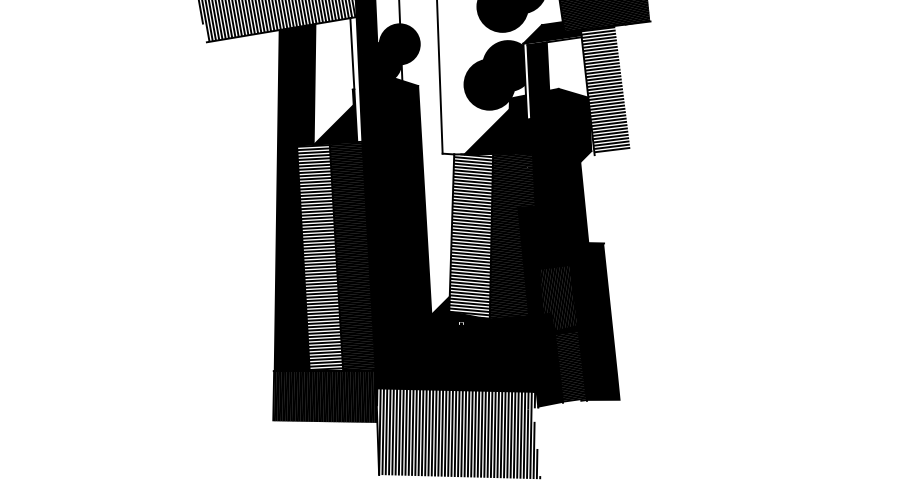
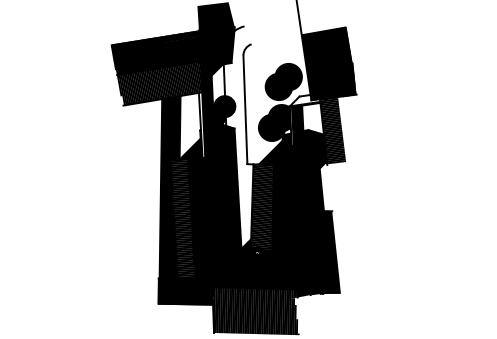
fill: (551, 32) -> (304, 100), removed

